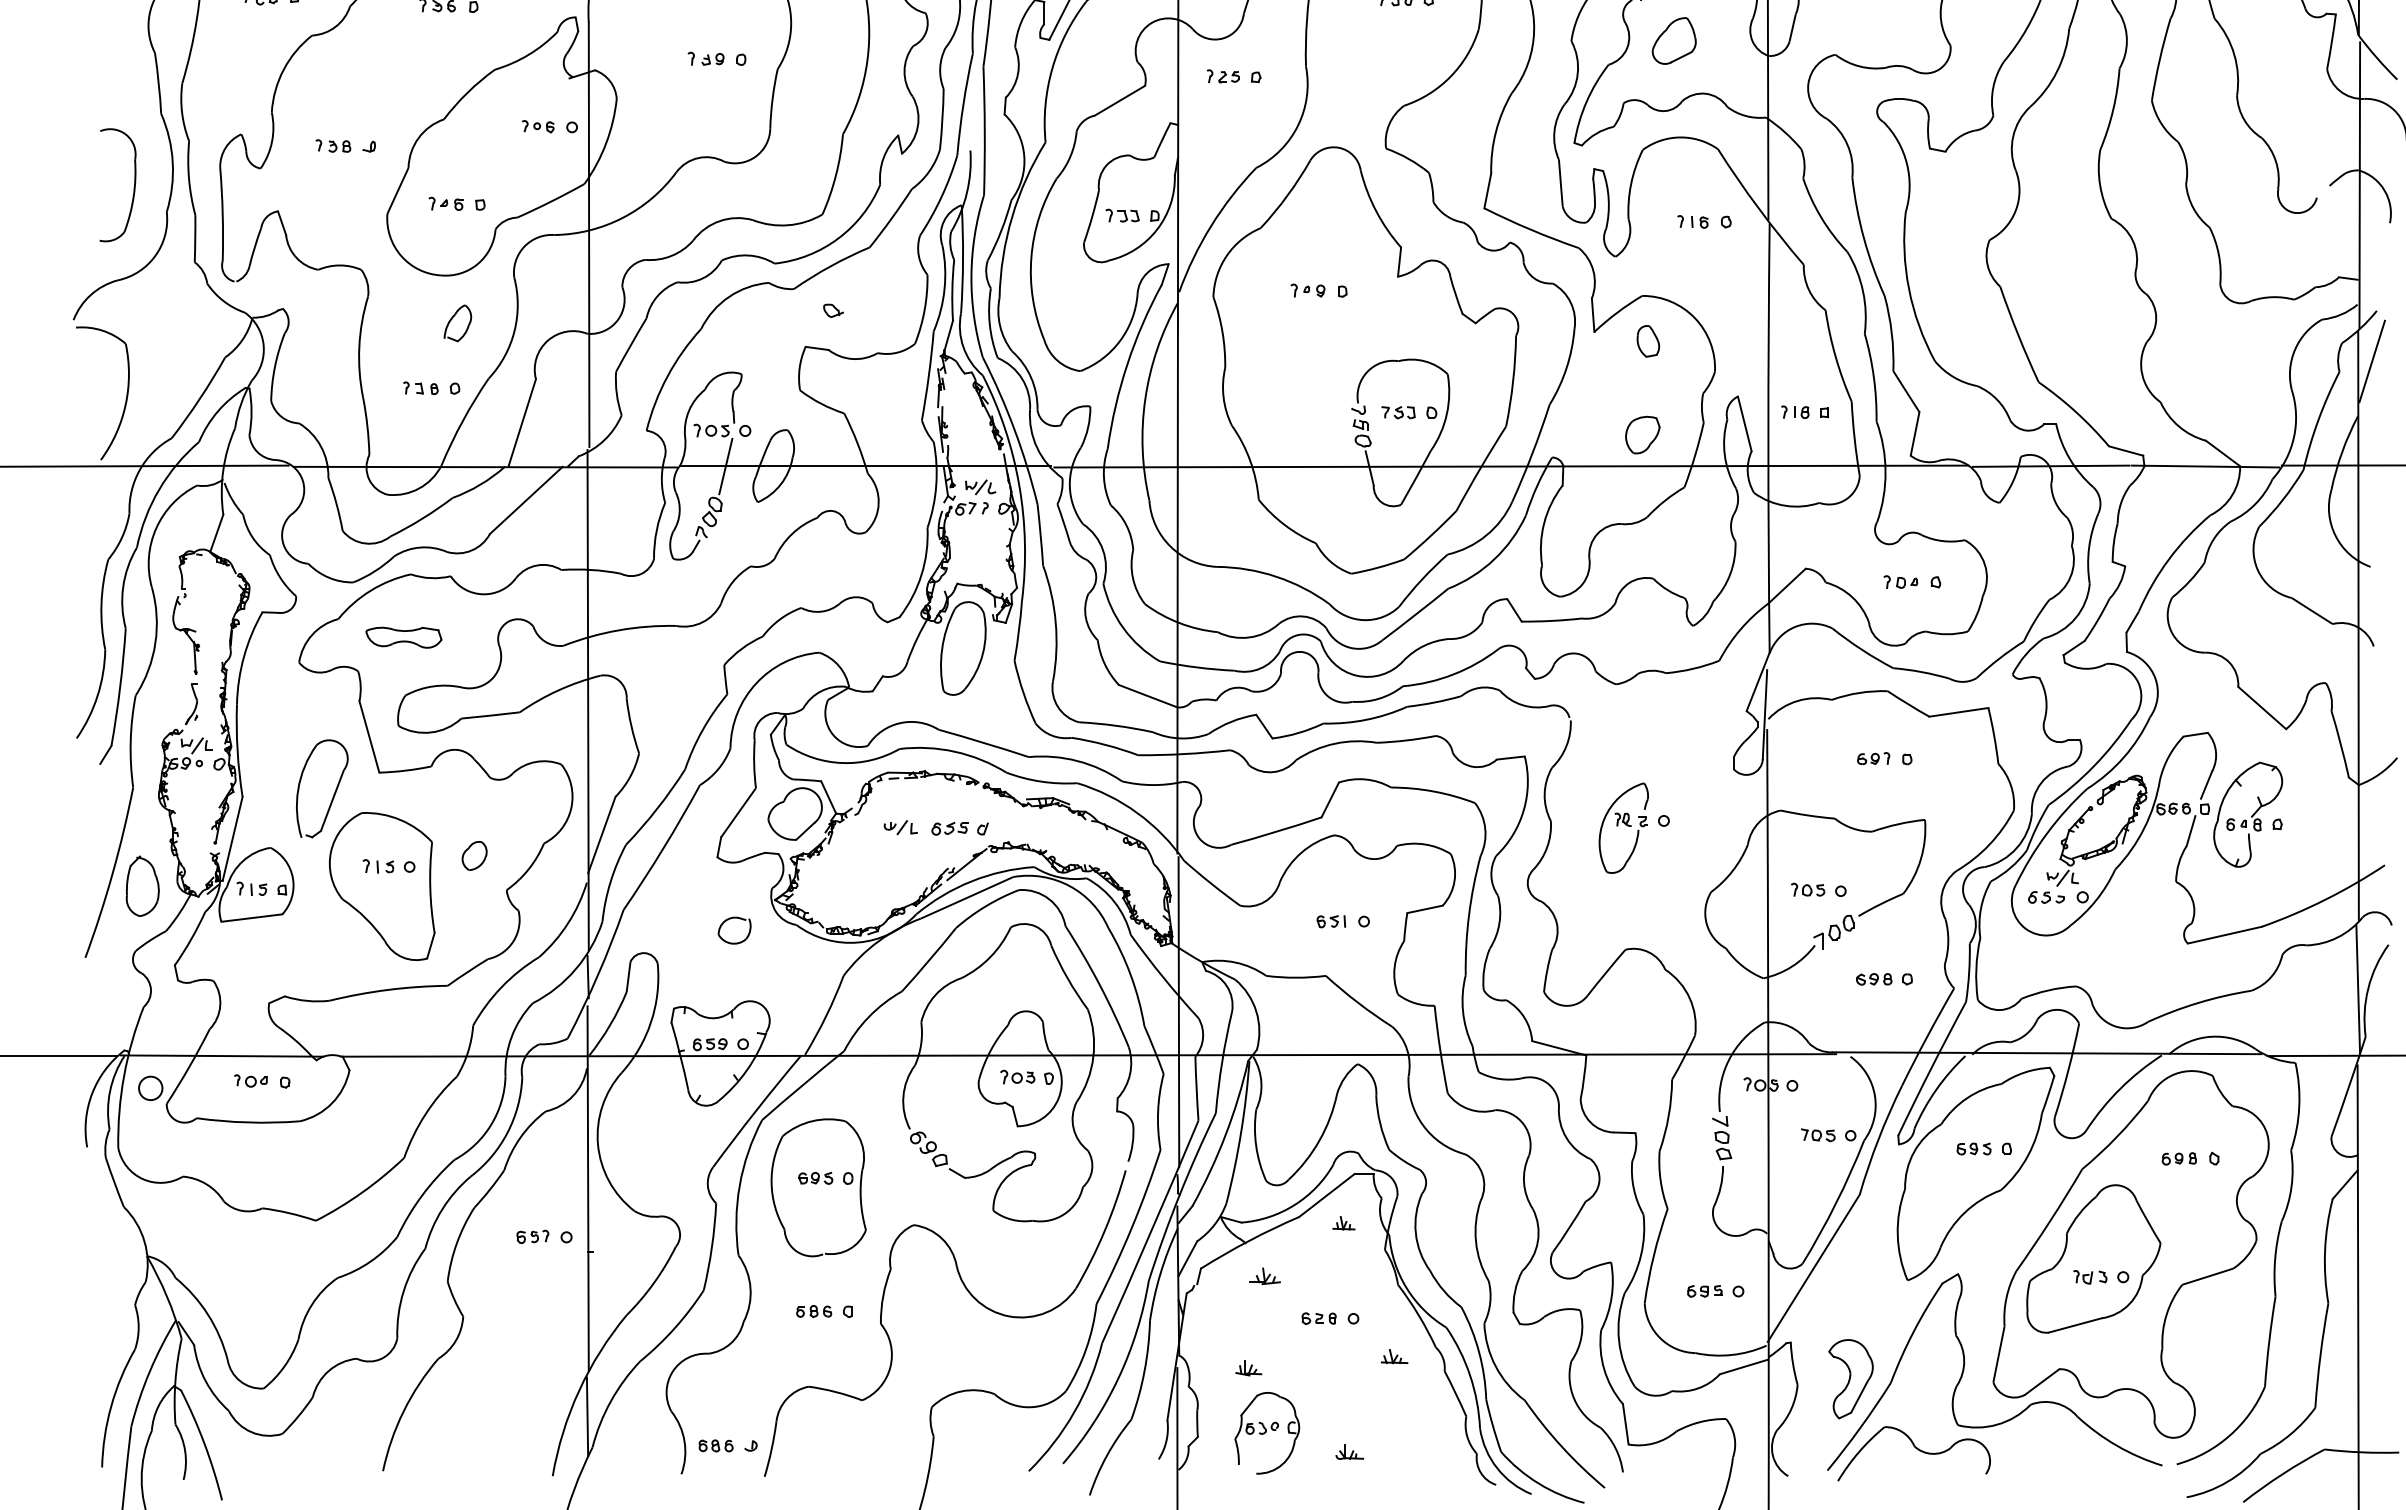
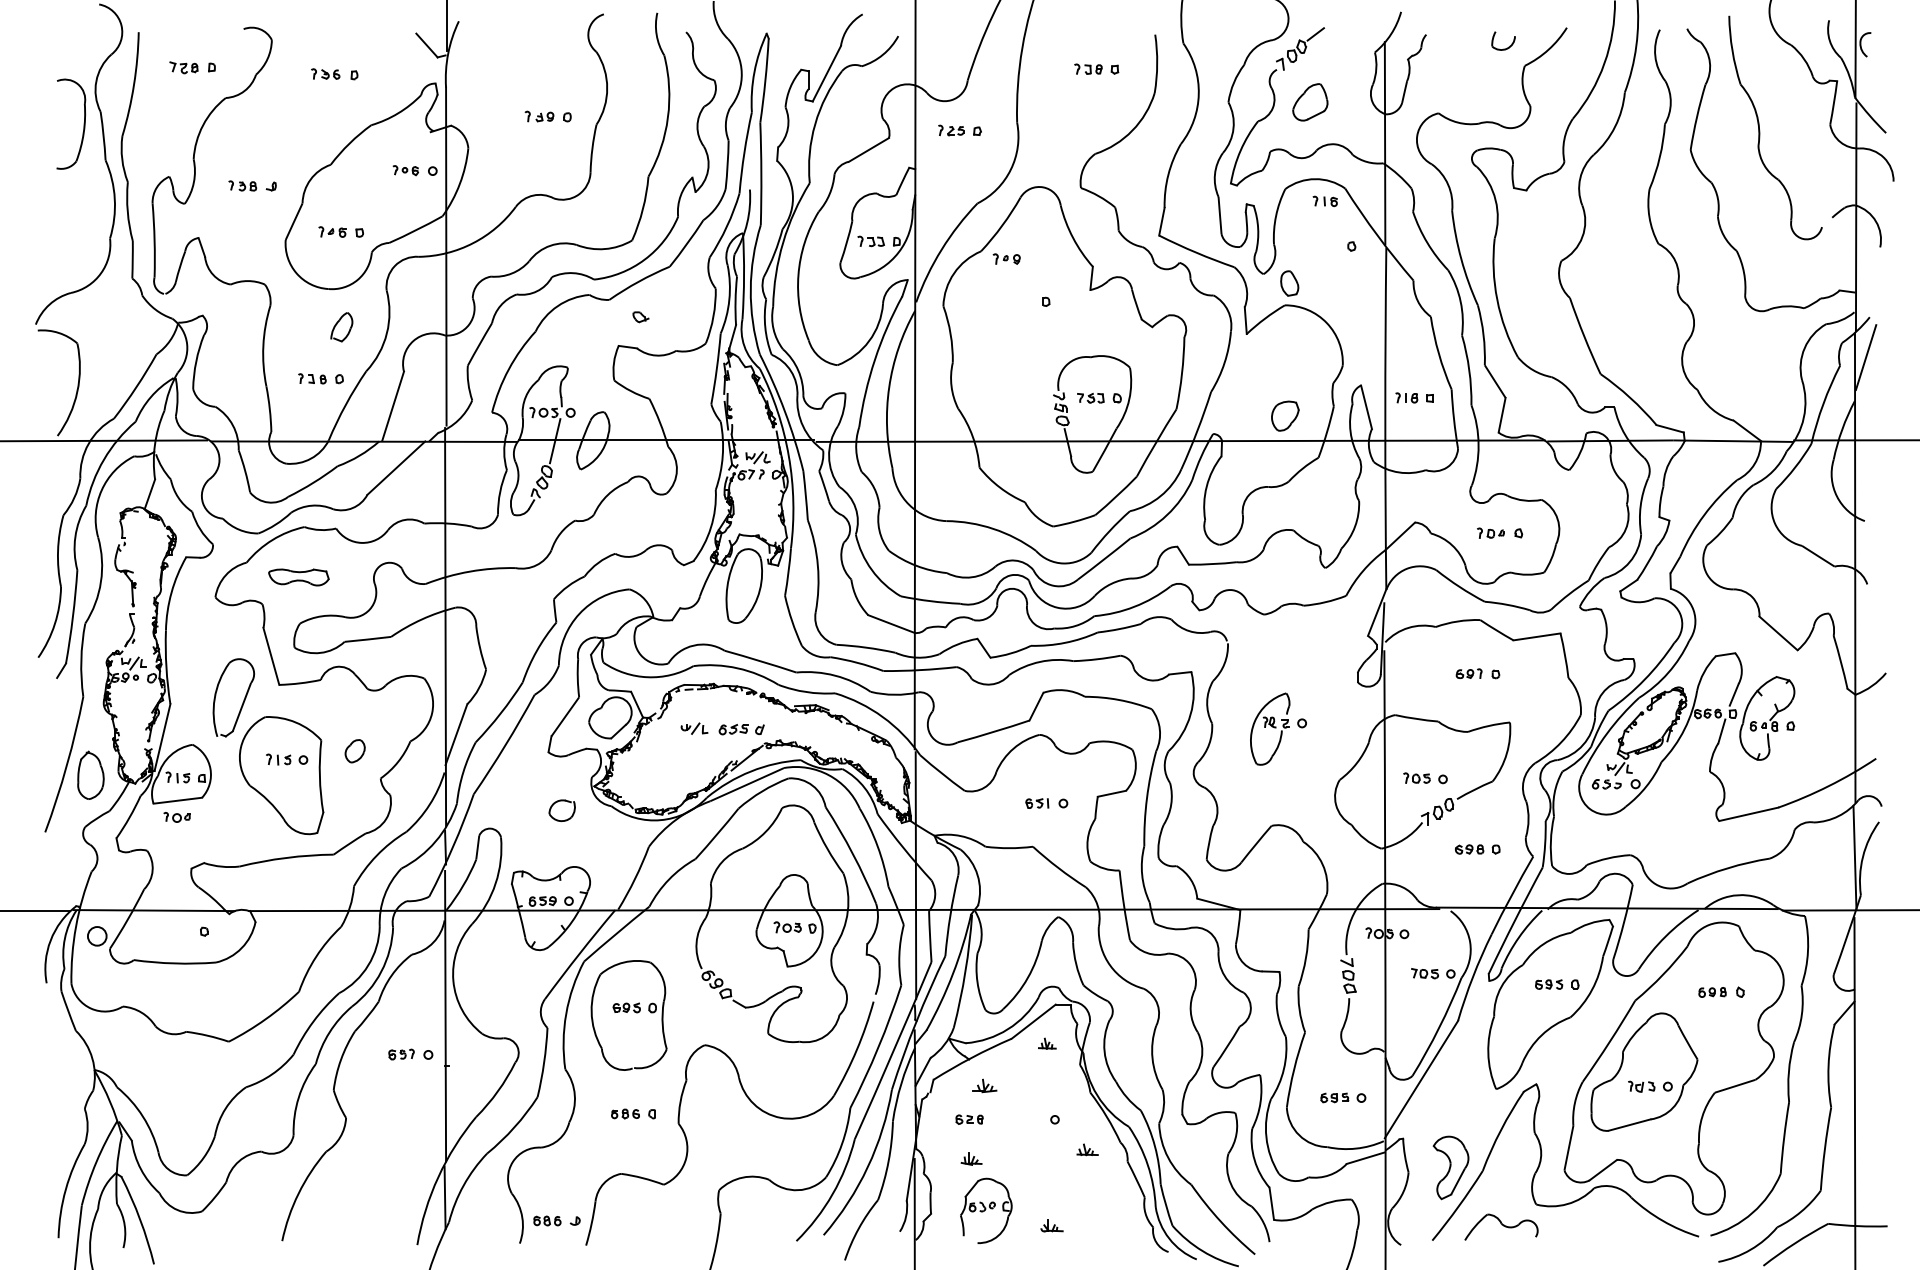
part: (133, 184) -> (83, 123), moved
part: (1692, 220) -> (1324, 200), moved
part: (1307, 289) -> (1006, 258), moved
part: (1648, 341) -> (1289, 283), moved
part: (250, 1081) -> (176, 817), moved
part: (1319, 1318) -> (969, 1119), moved
part: (1914, 1454) -> (1501, 1227), size x0.6

